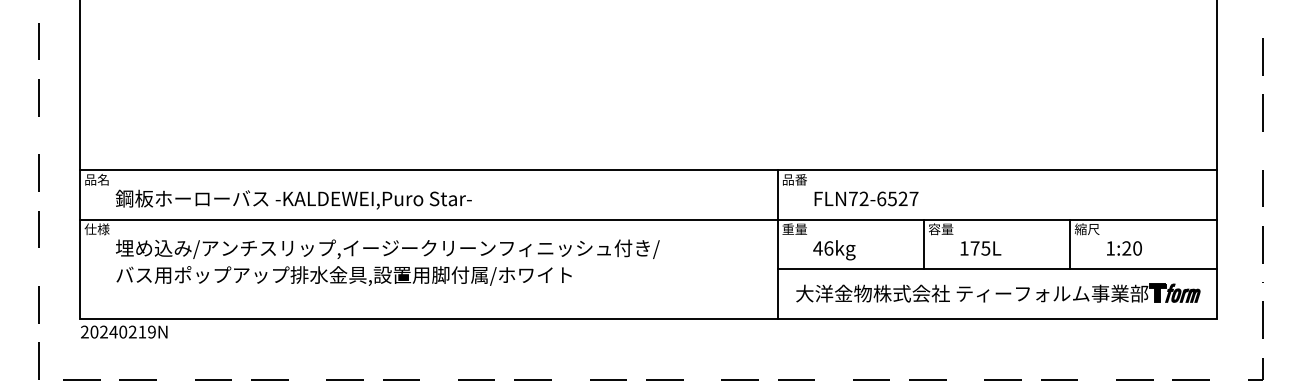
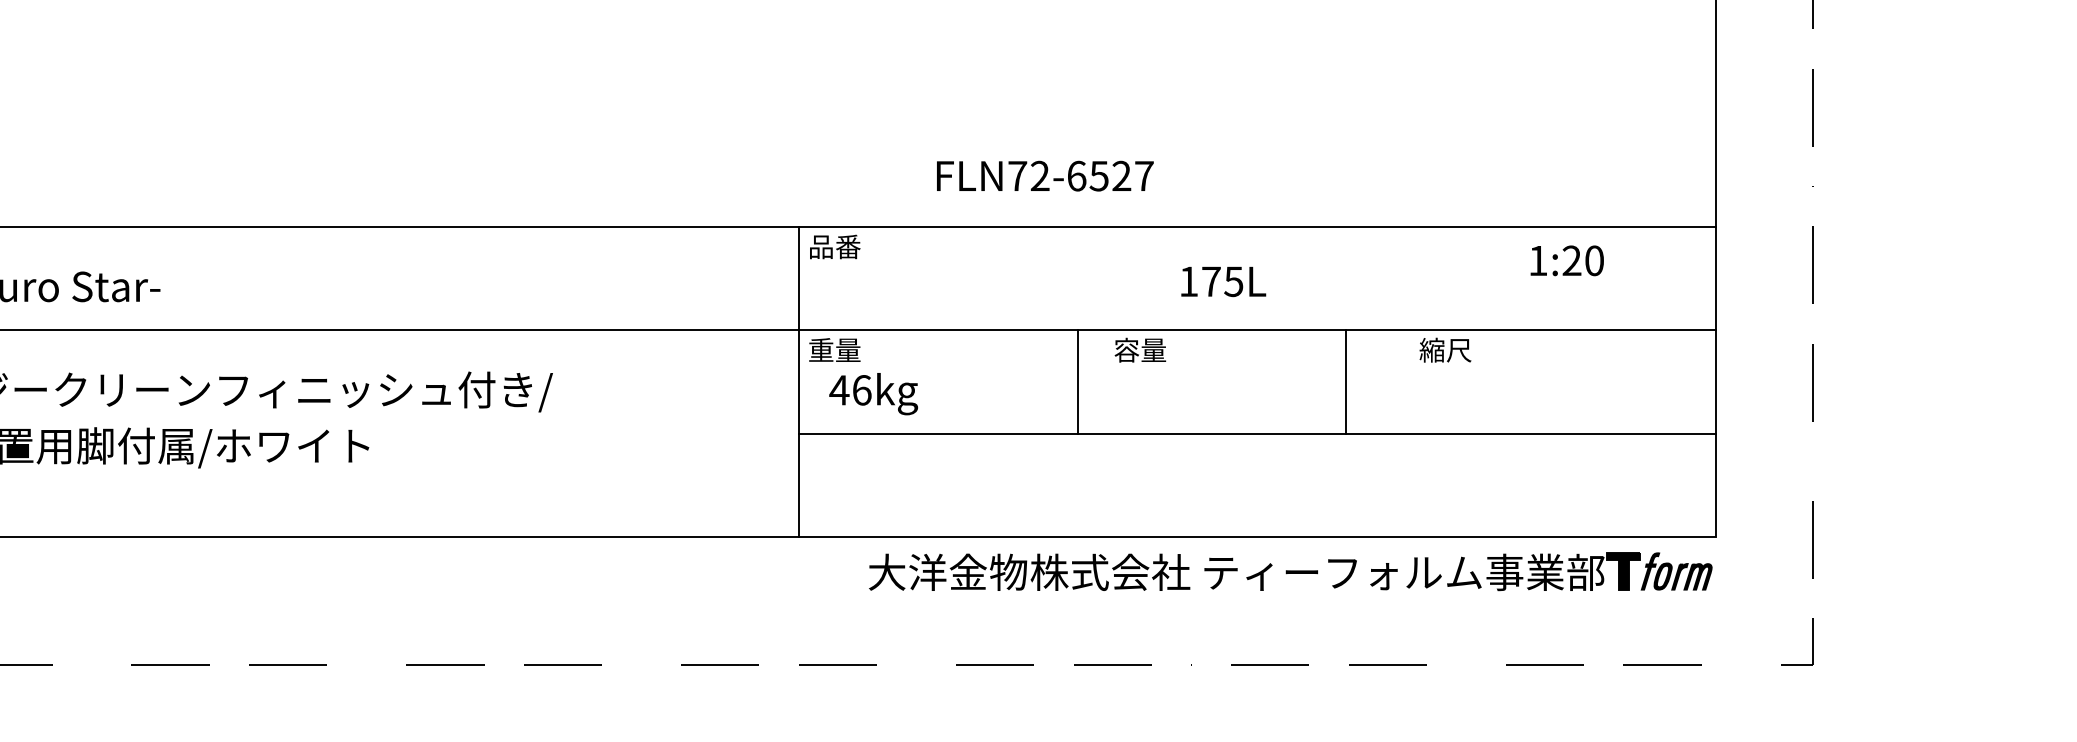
text: (866, 198) -> (1045, 175), moved
line: (924, 244) -> (1078, 382), moved
line: (1070, 244) -> (1345, 382), moved
text: (980, 248) -> (1222, 281), moved
text: (1124, 248) -> (1567, 260), moved
text: (834, 250) -> (873, 394), moved
part: (998, 292) -> (1291, 569), moved

